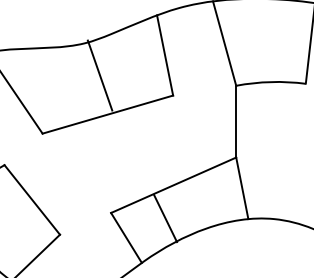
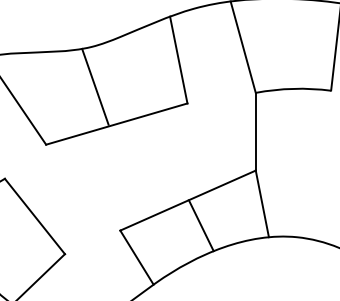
line: (100, 75) -> (95, 86), moved
line: (164, 218) -> (200, 225), moved

